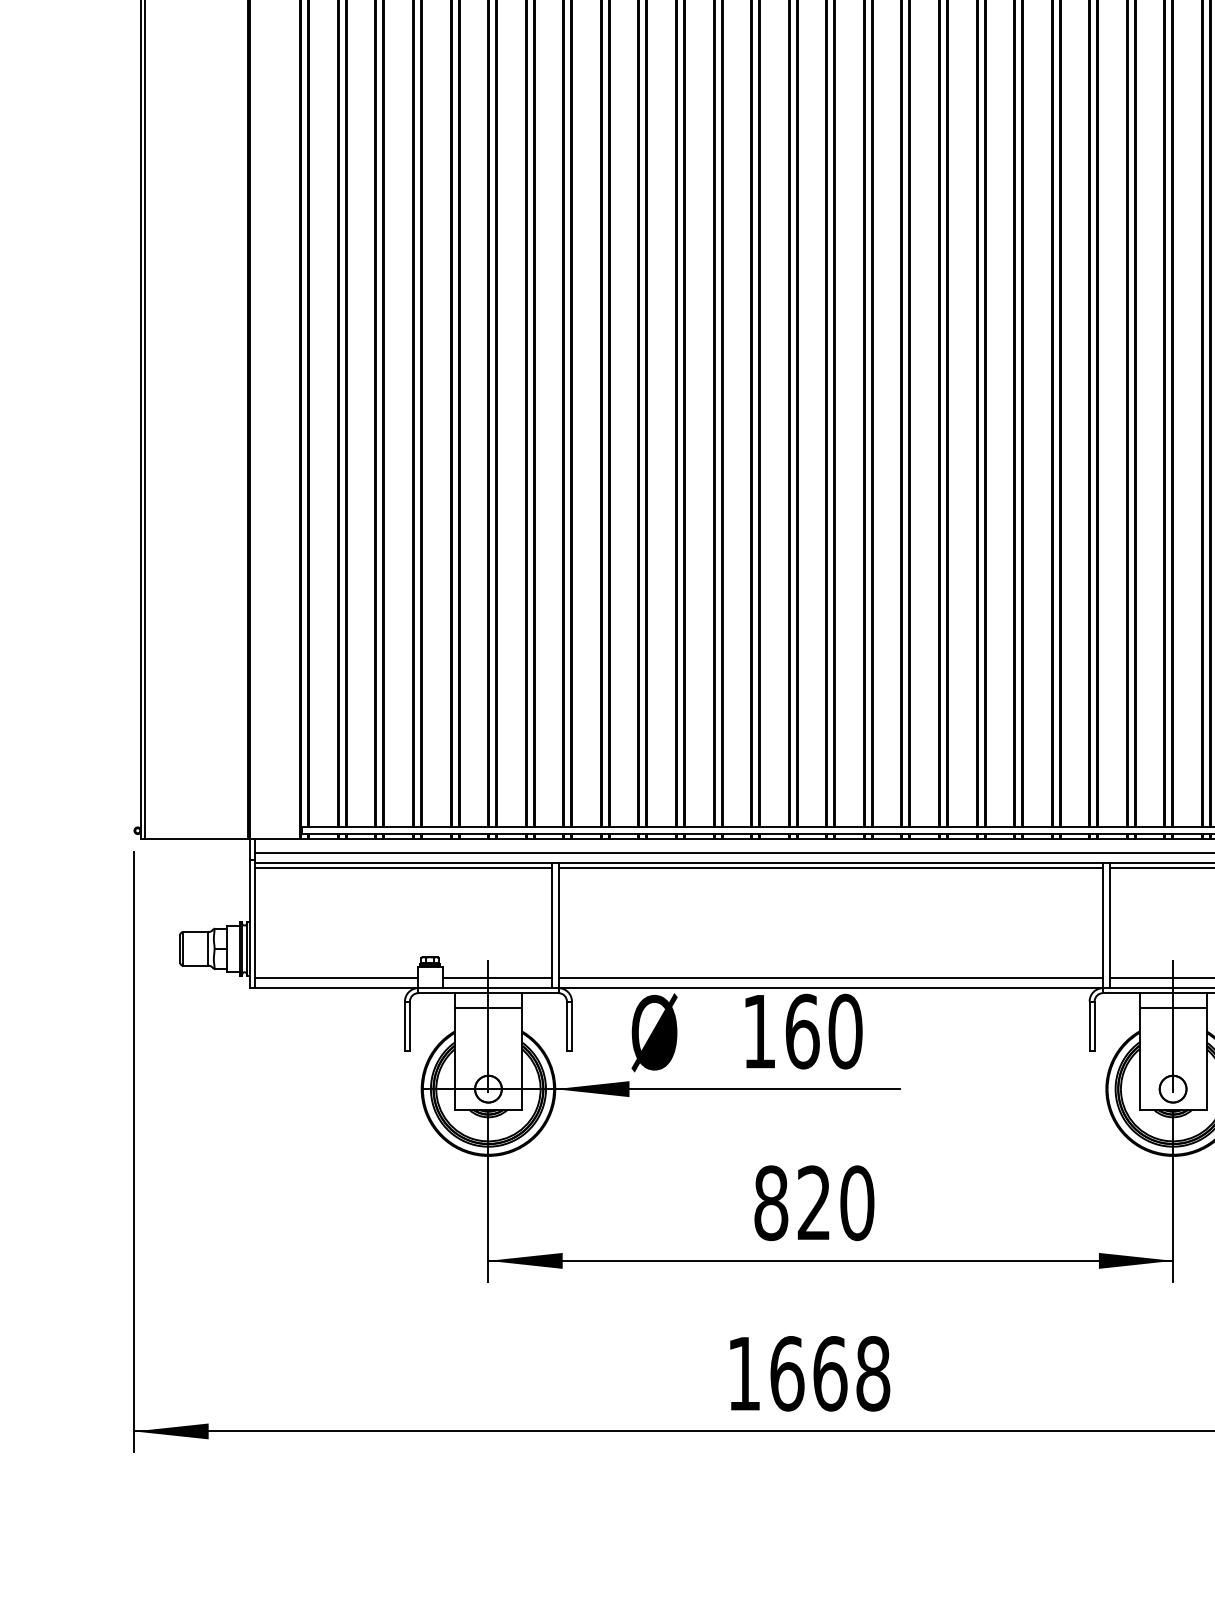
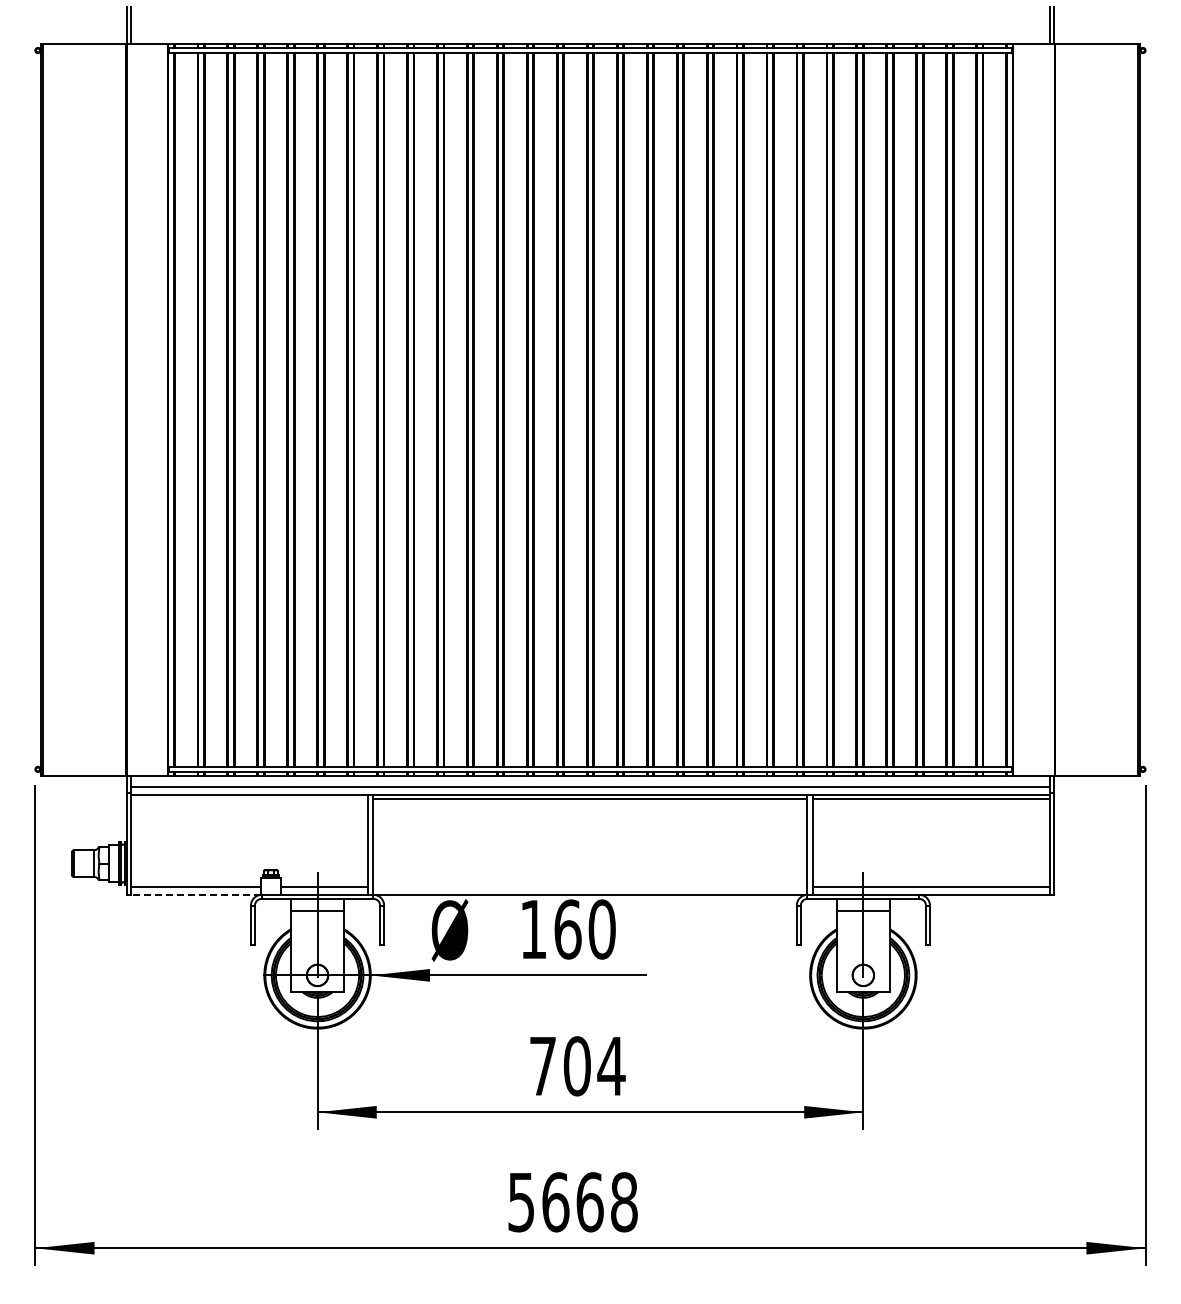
line: (403, 868) -> (249, 799), removed
line: (830, 977) -> (590, 886), removed
line: (336, 987) -> (196, 894), solid -> dashed
text: (814, 1203) -> (577, 1066), 820 -> 704
text: (743, 1374) -> (520, 1202), 1668 -> 5668

